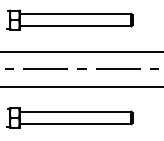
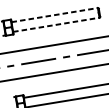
line: (75, 13) -> (54, 14), solid -> dashed
line: (75, 26) -> (56, 24), solid -> dashed

